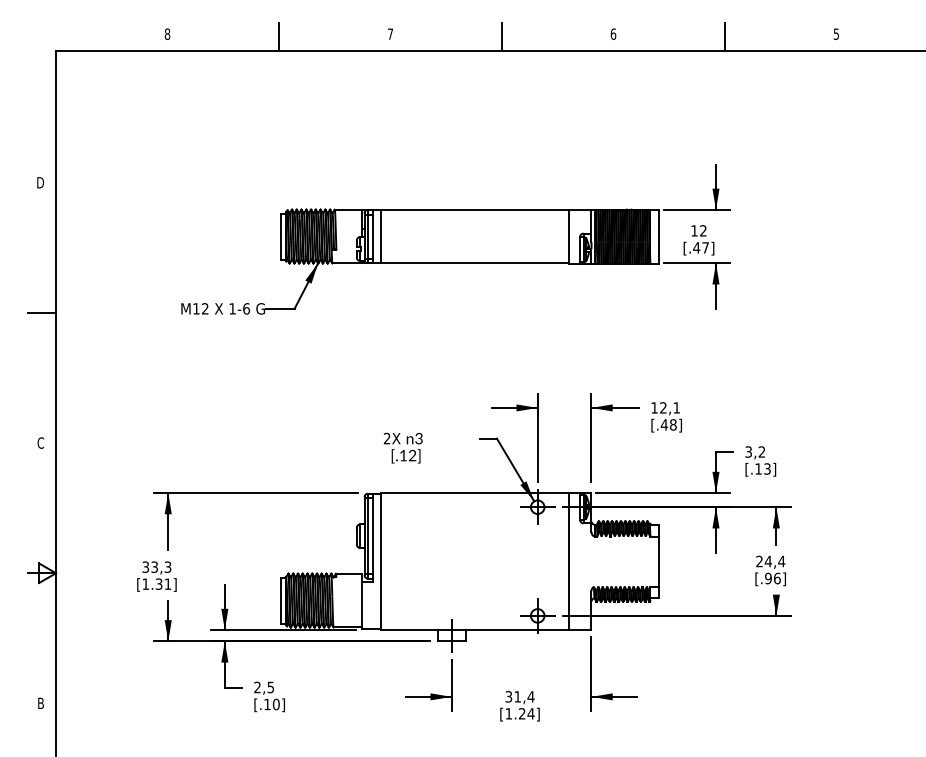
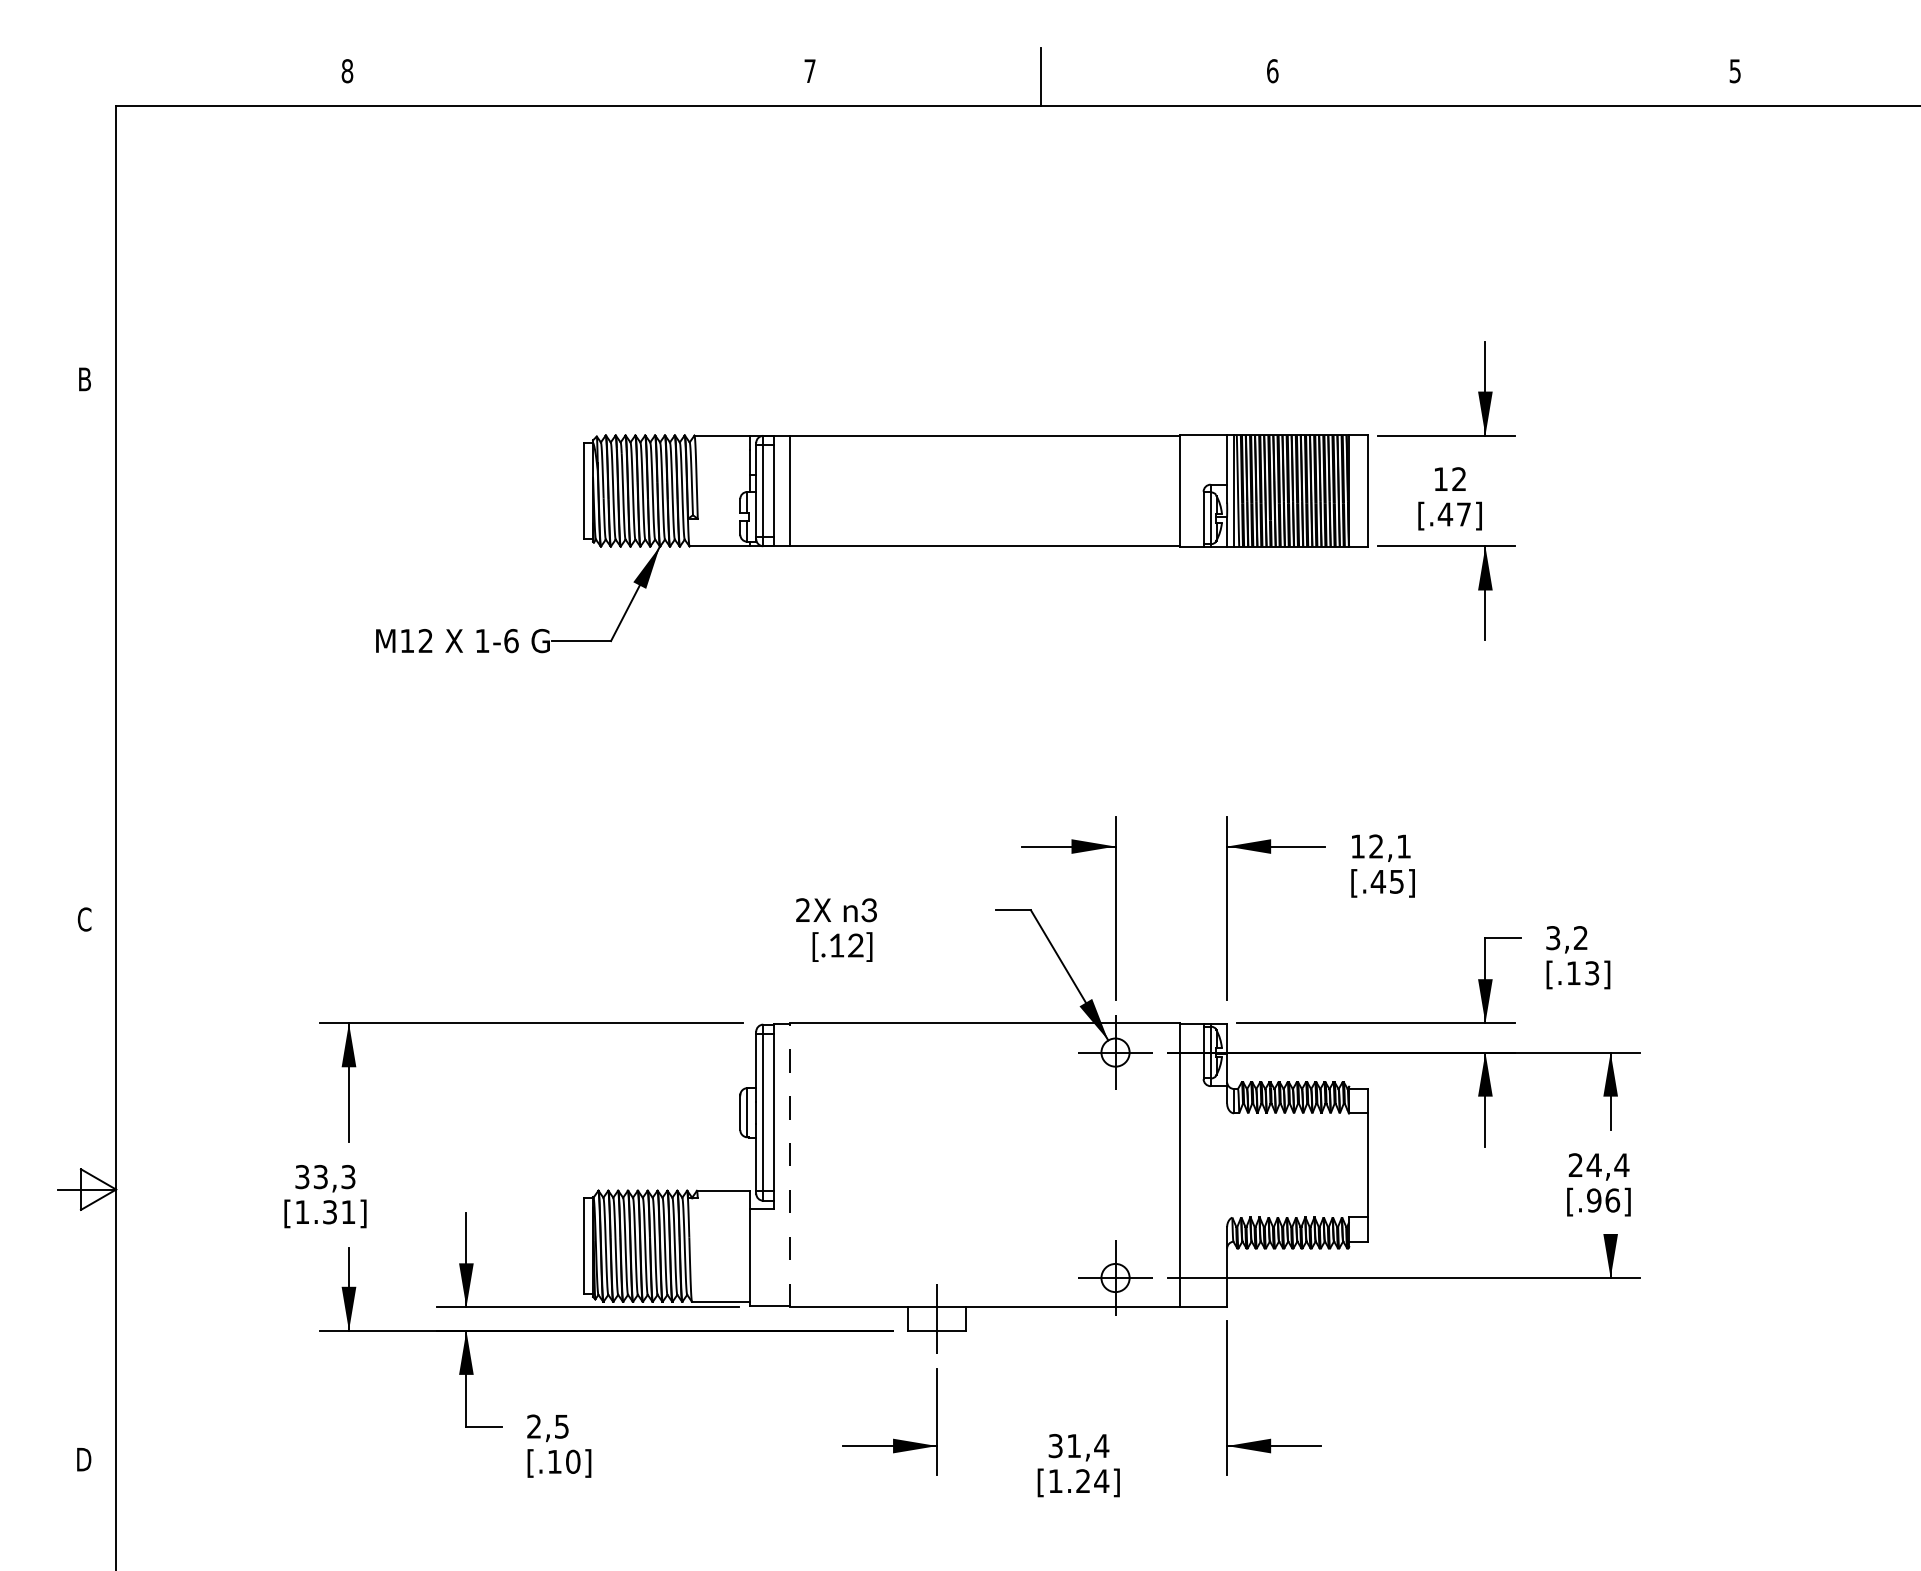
line: (279, 36) -> (579, 75), removed
line: (724, 36) -> (1503, 75), removed
text: (40, 182) -> (83, 378), D -> B
line: (41, 312) -> (85, 648), removed
text: (672, 424) -> (1395, 880), [.48] -> [.45]
line: (380, 561) -> (789, 1165), solid -> dashed
text: (40, 702) -> (83, 1457), B -> D

